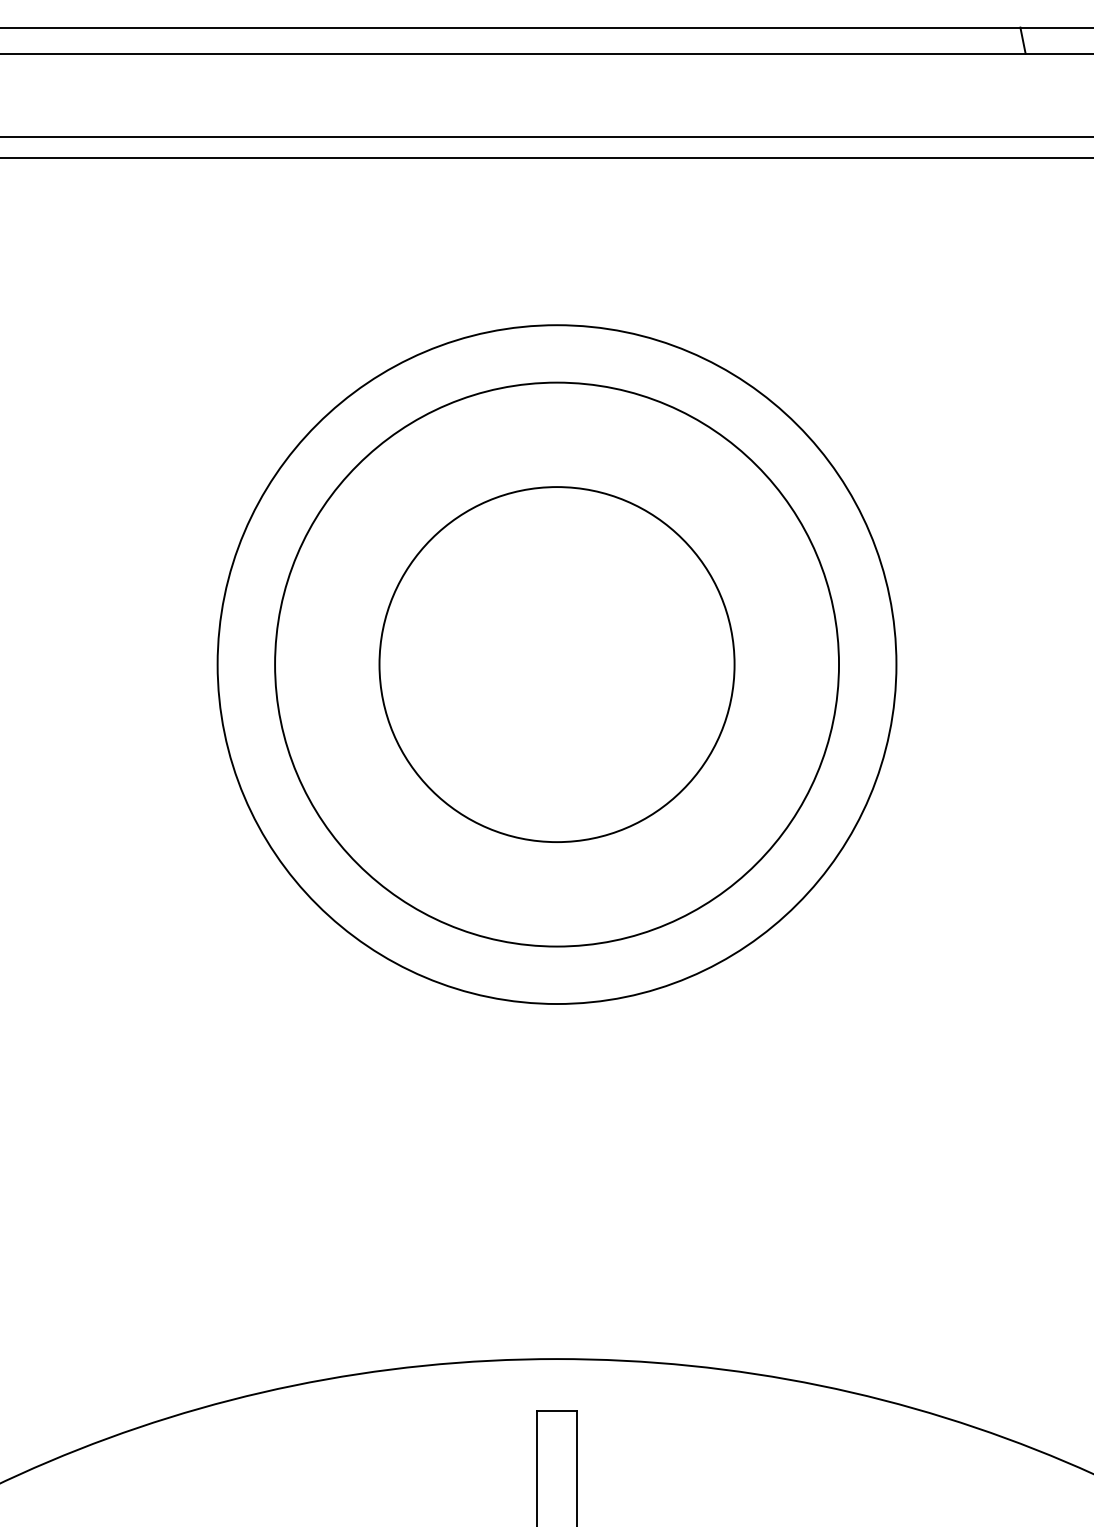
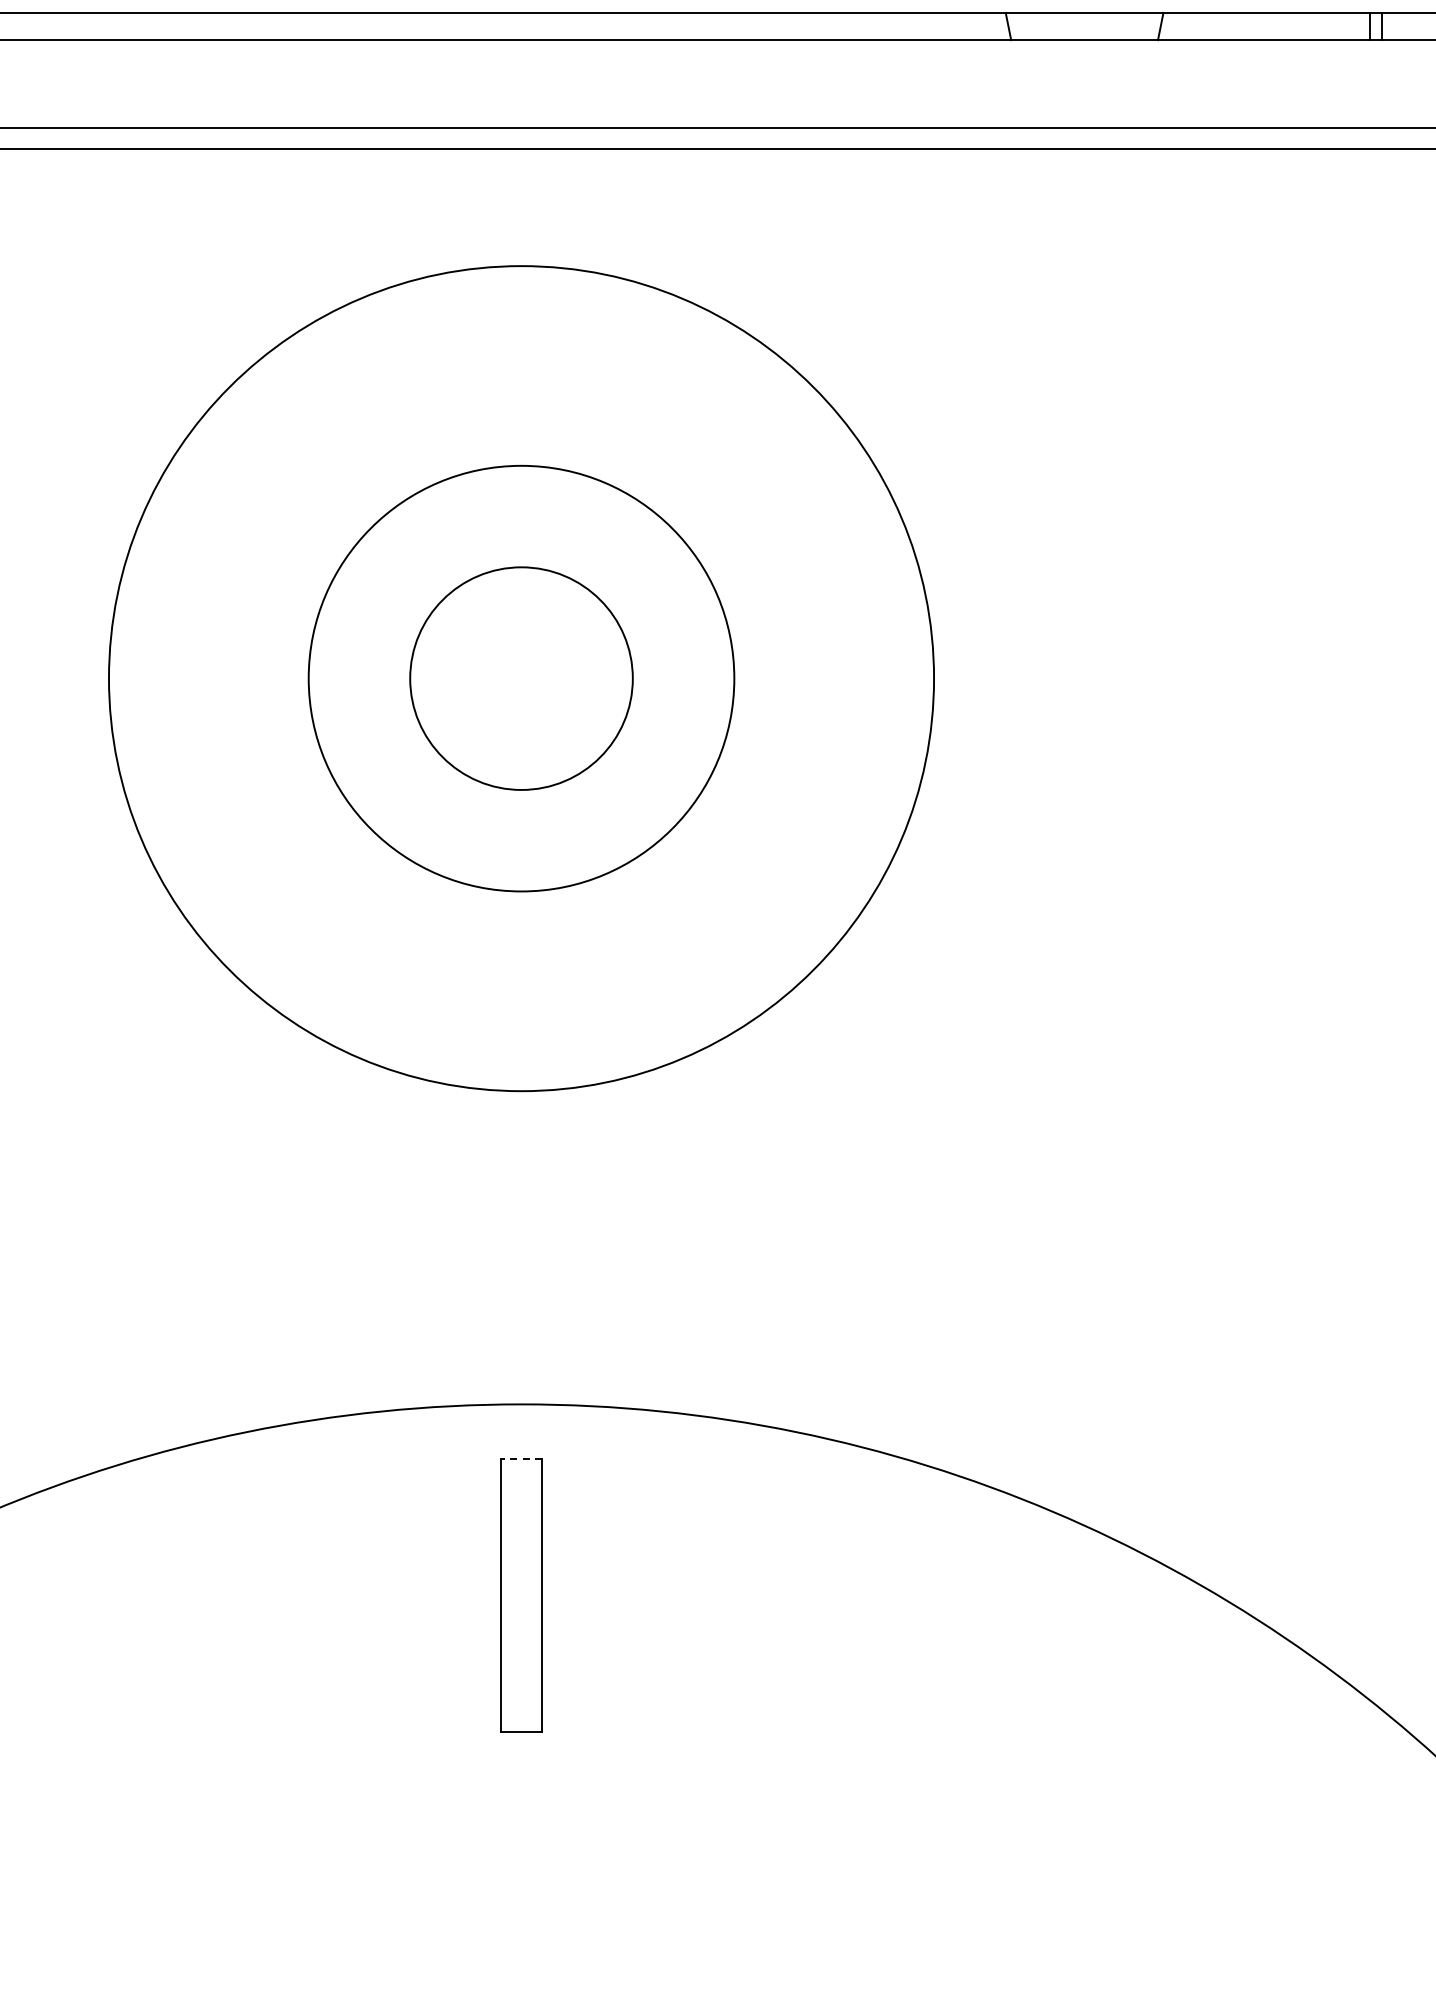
circle: (557, 664) -> (521, 678), size x0.6
circle: (557, 664) -> (521, 678), size x0.6
circle: (557, 664) -> (521, 678), size x1.4
line: (557, 1410) -> (521, 1458), solid -> dashed

